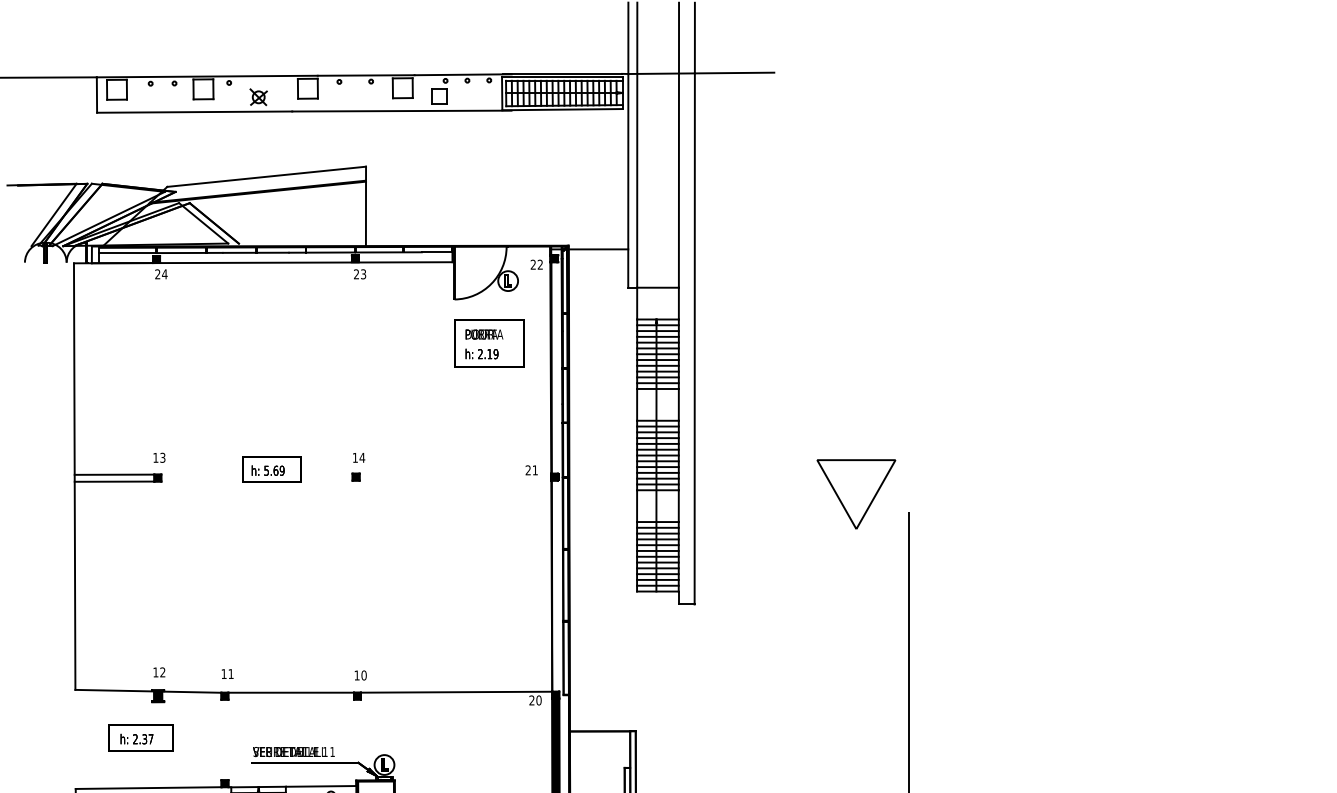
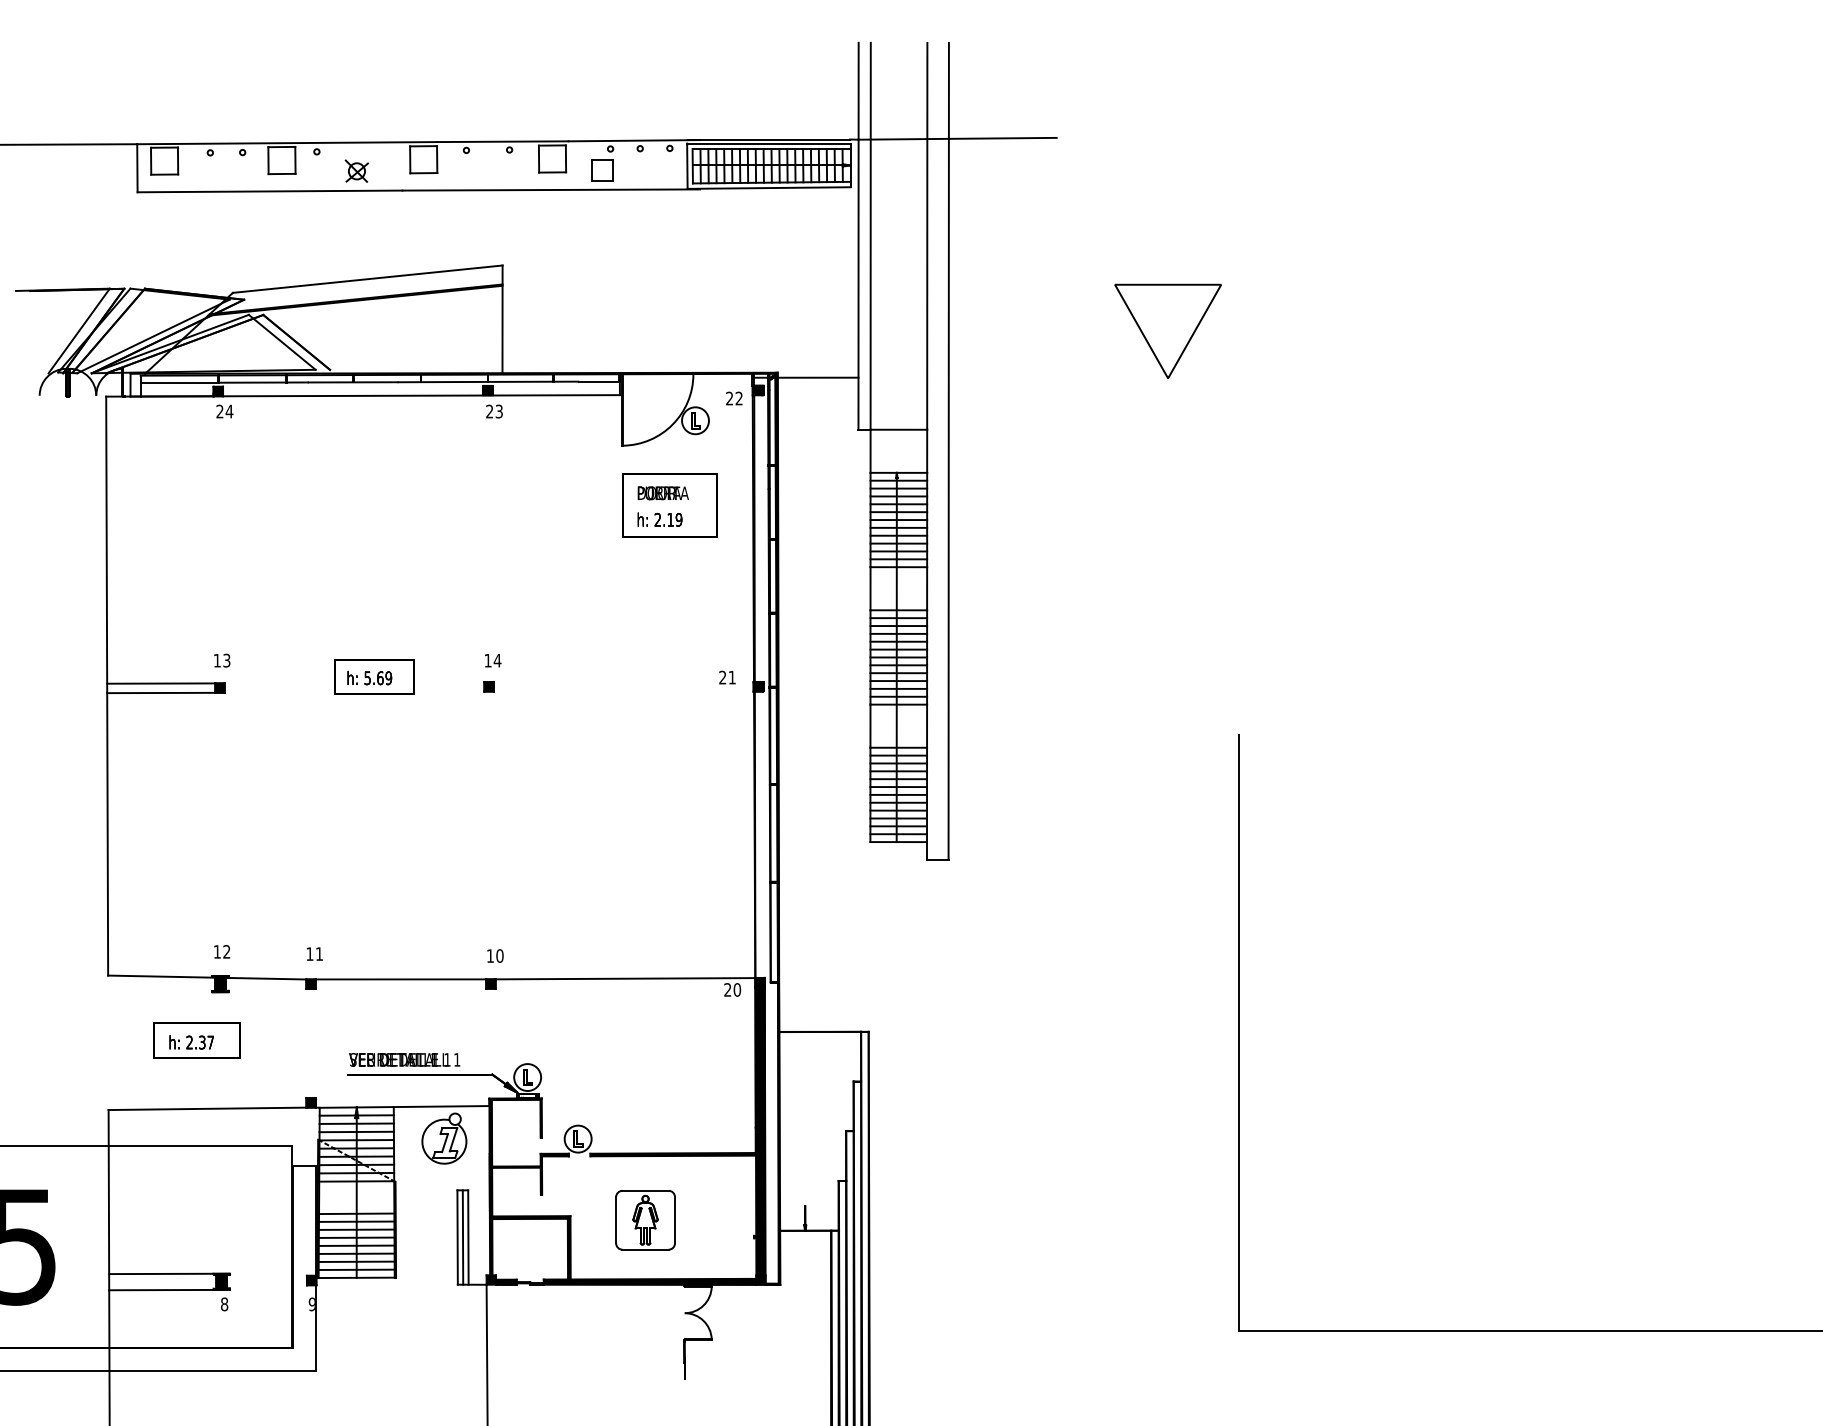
part: (855, 493) -> (1167, 330), moved

